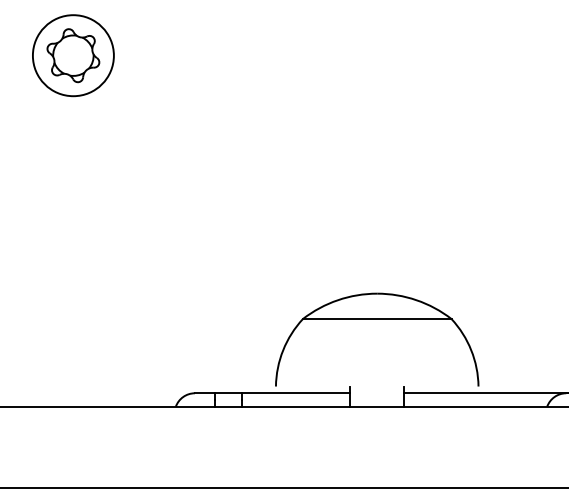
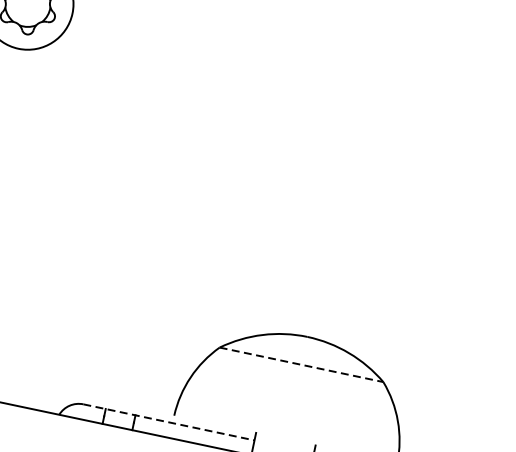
line: (377, 319) -> (301, 365), solid -> dashed
line: (272, 393) -> (168, 422), solid -> dashed

